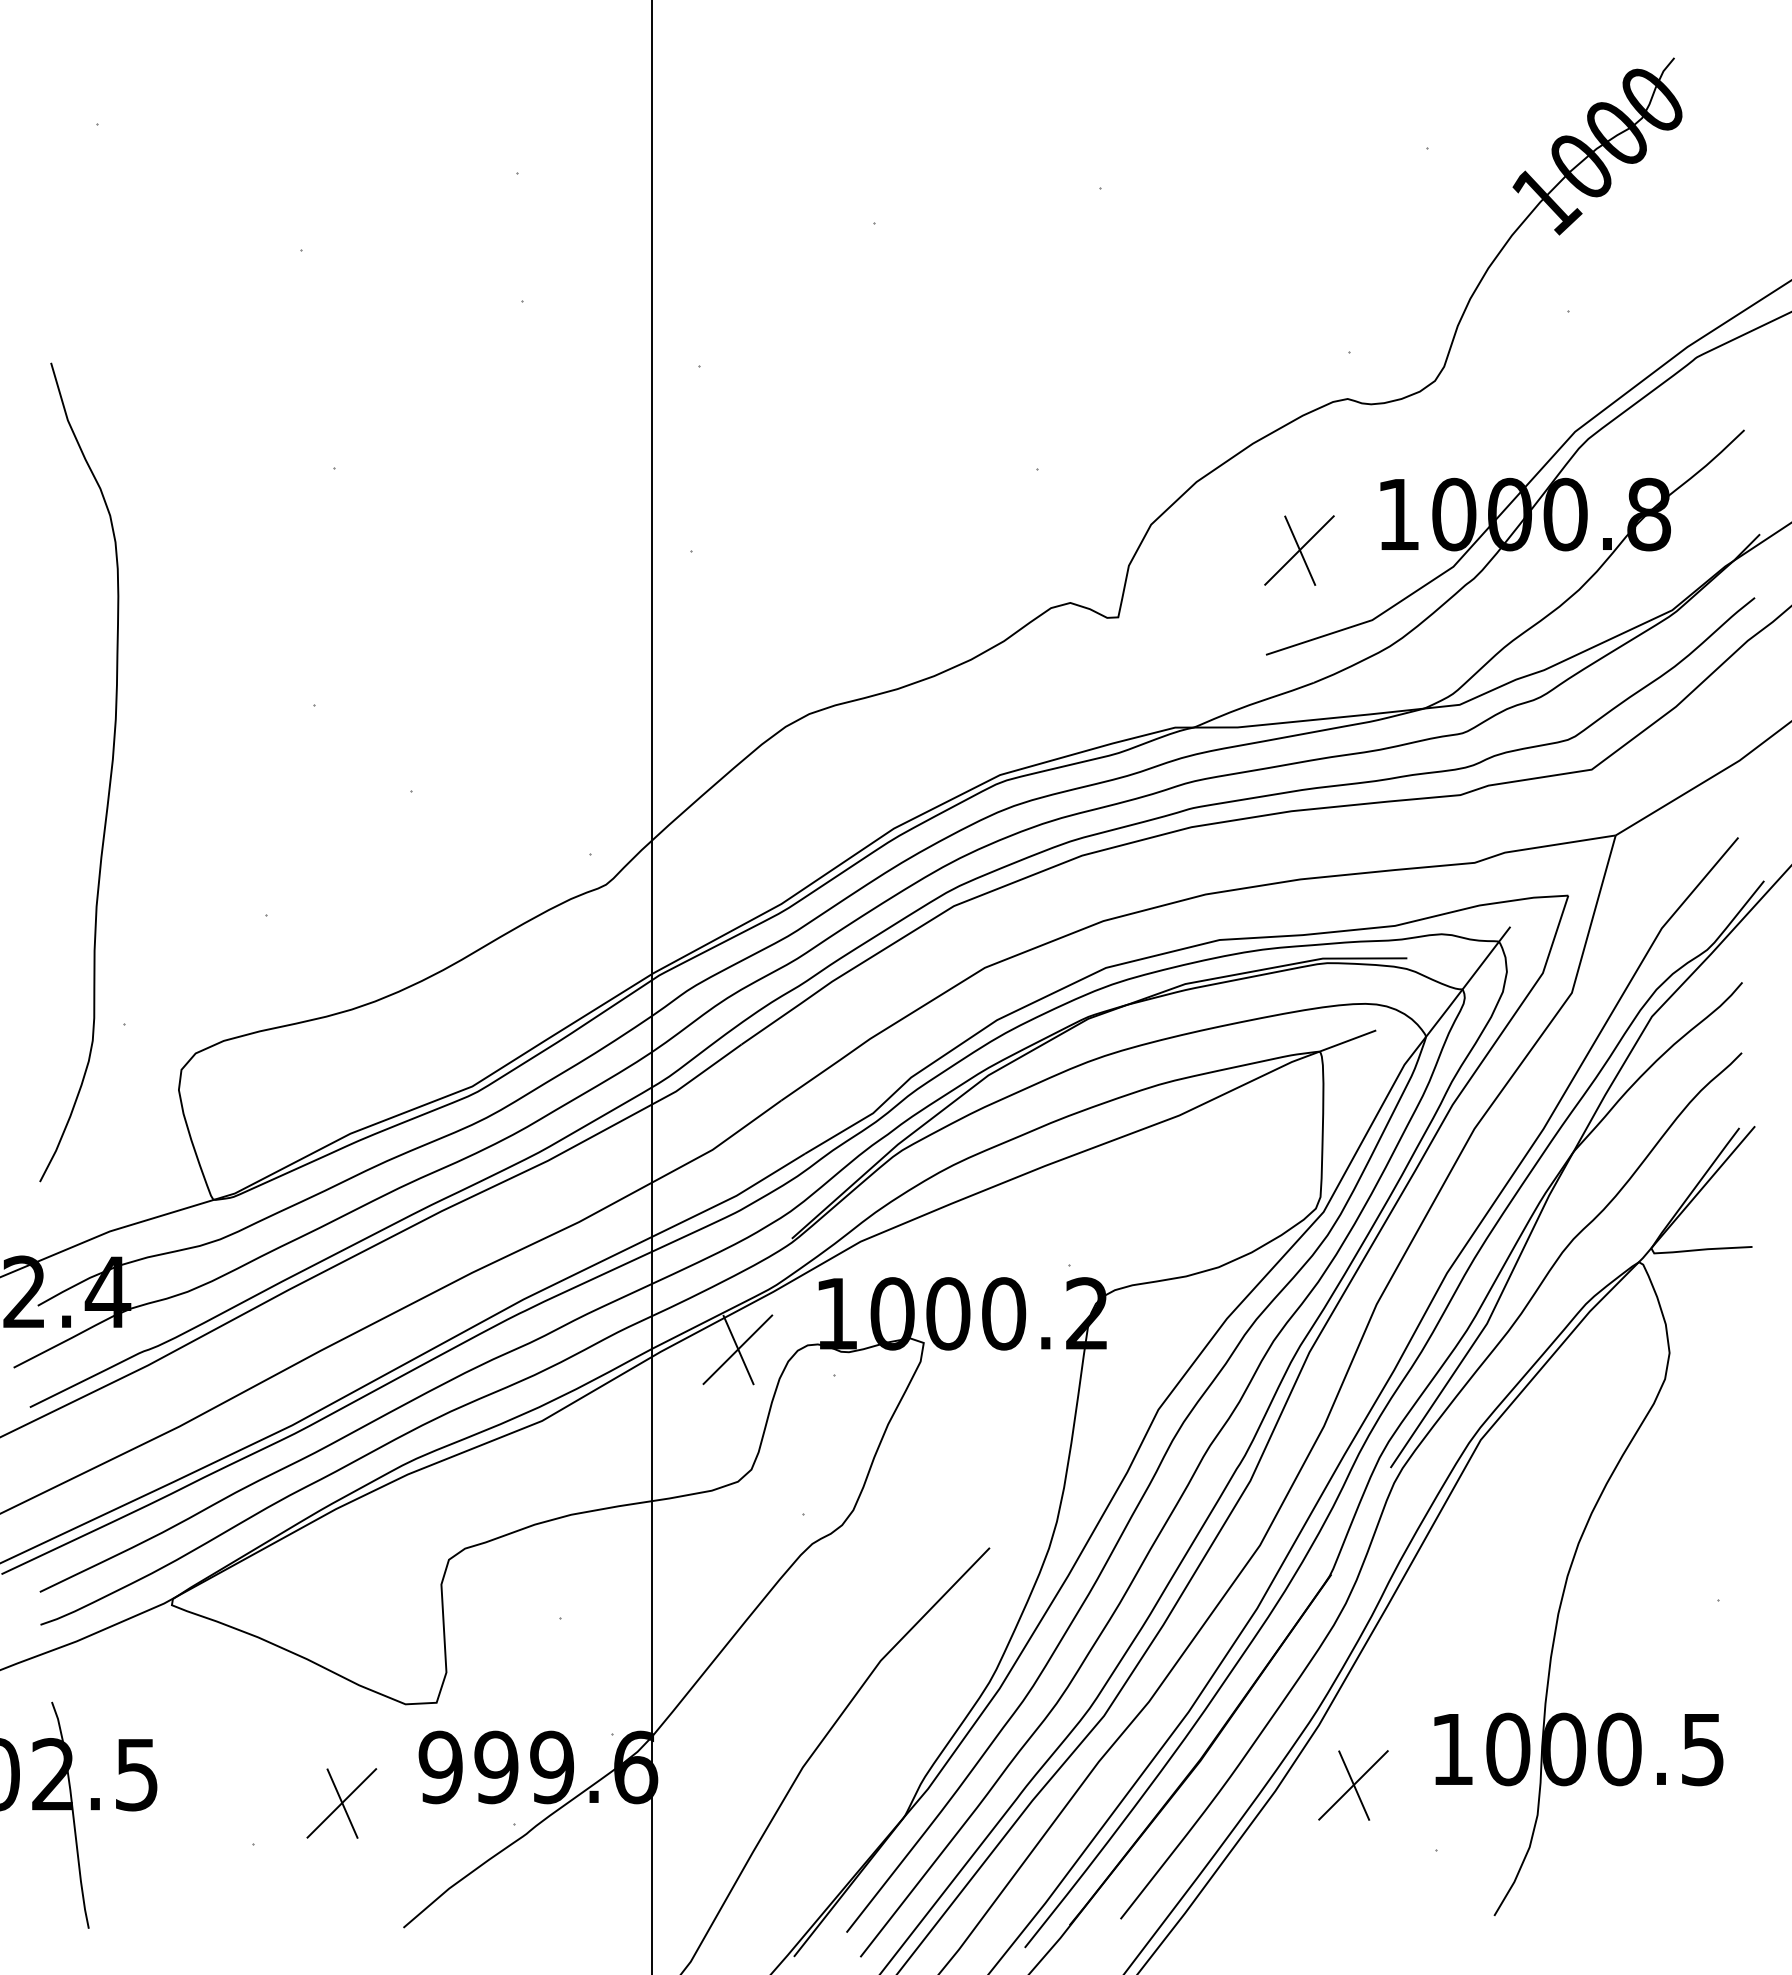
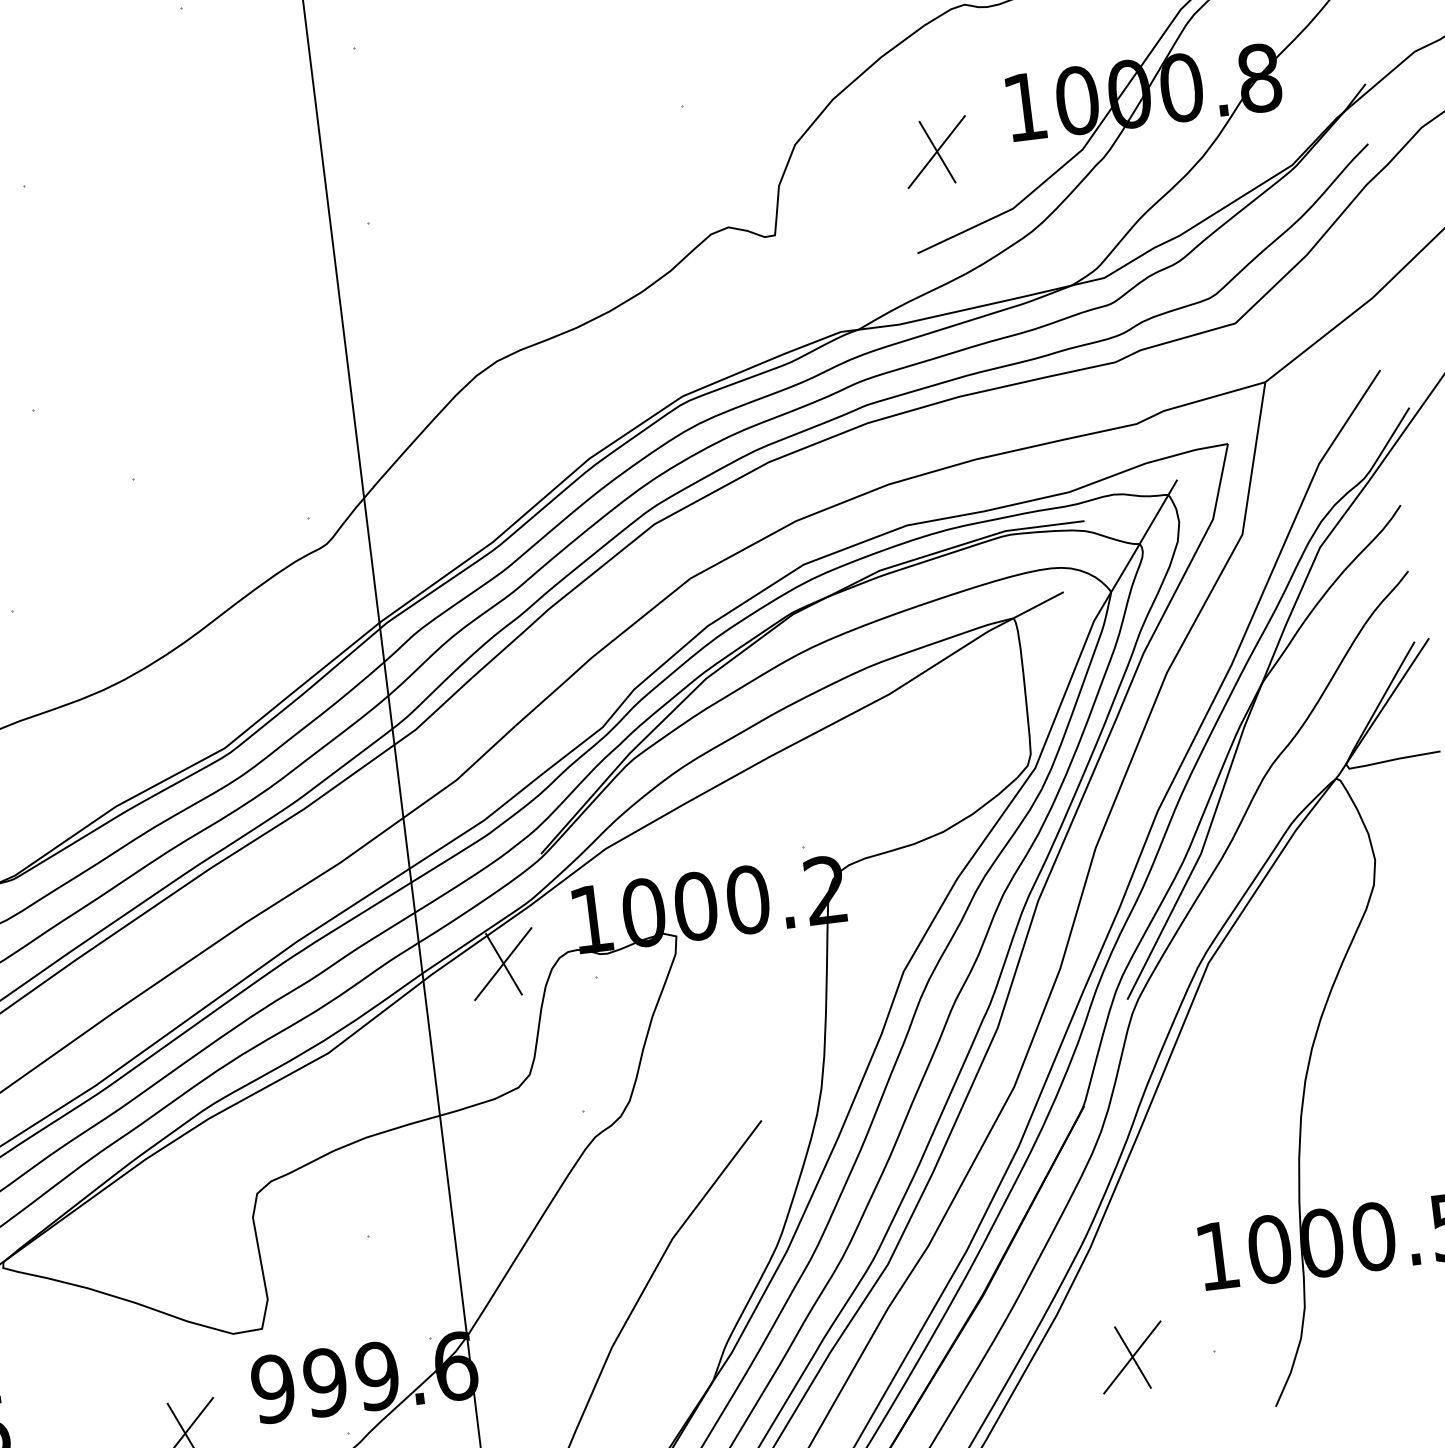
part: (1353, 1785) -> (1132, 1357), moved

